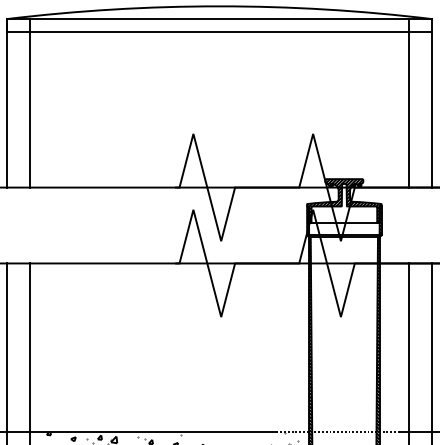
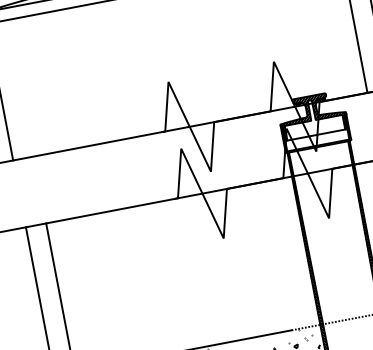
line: (29, 103) -> (19, 82), removed

